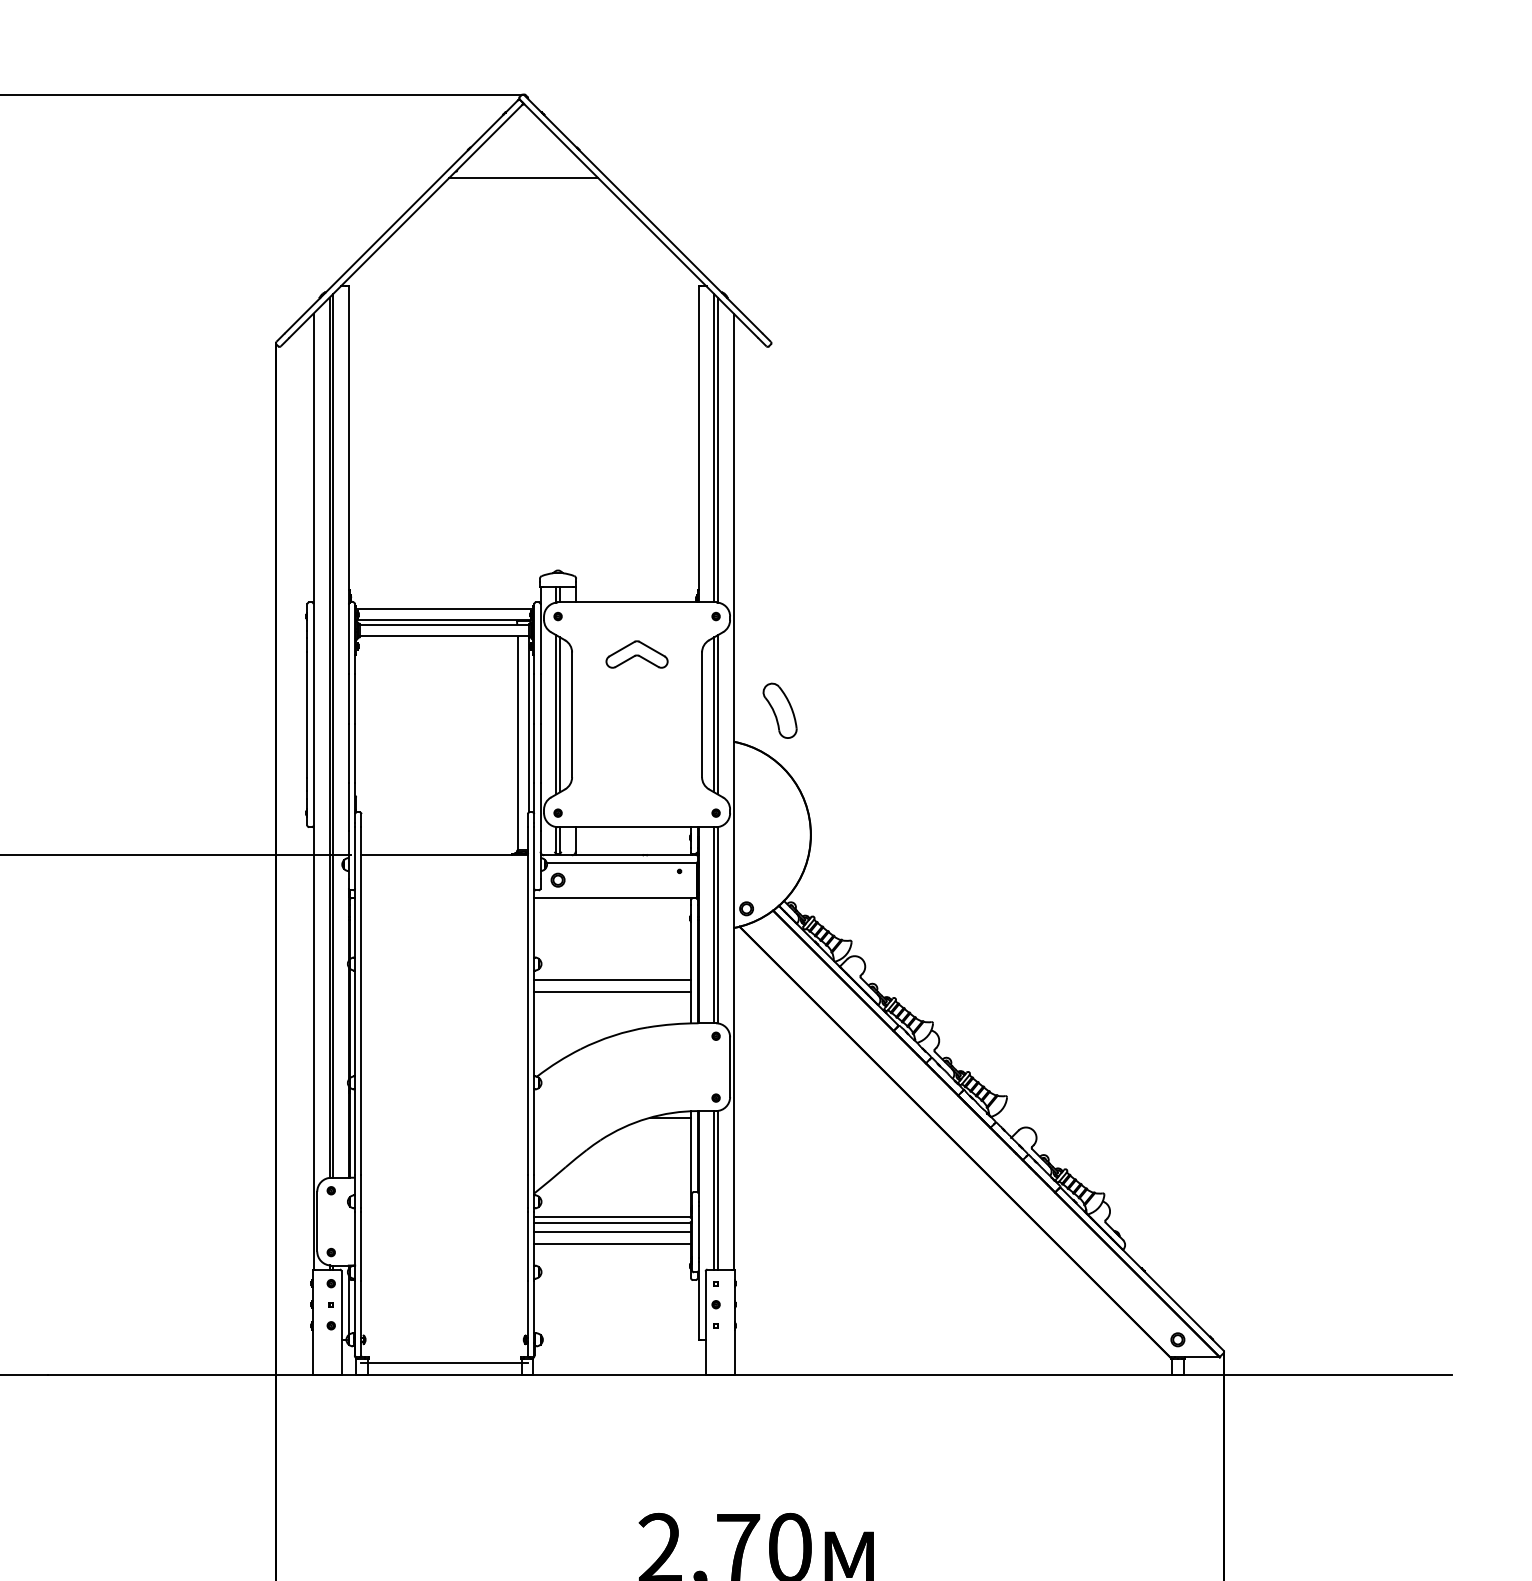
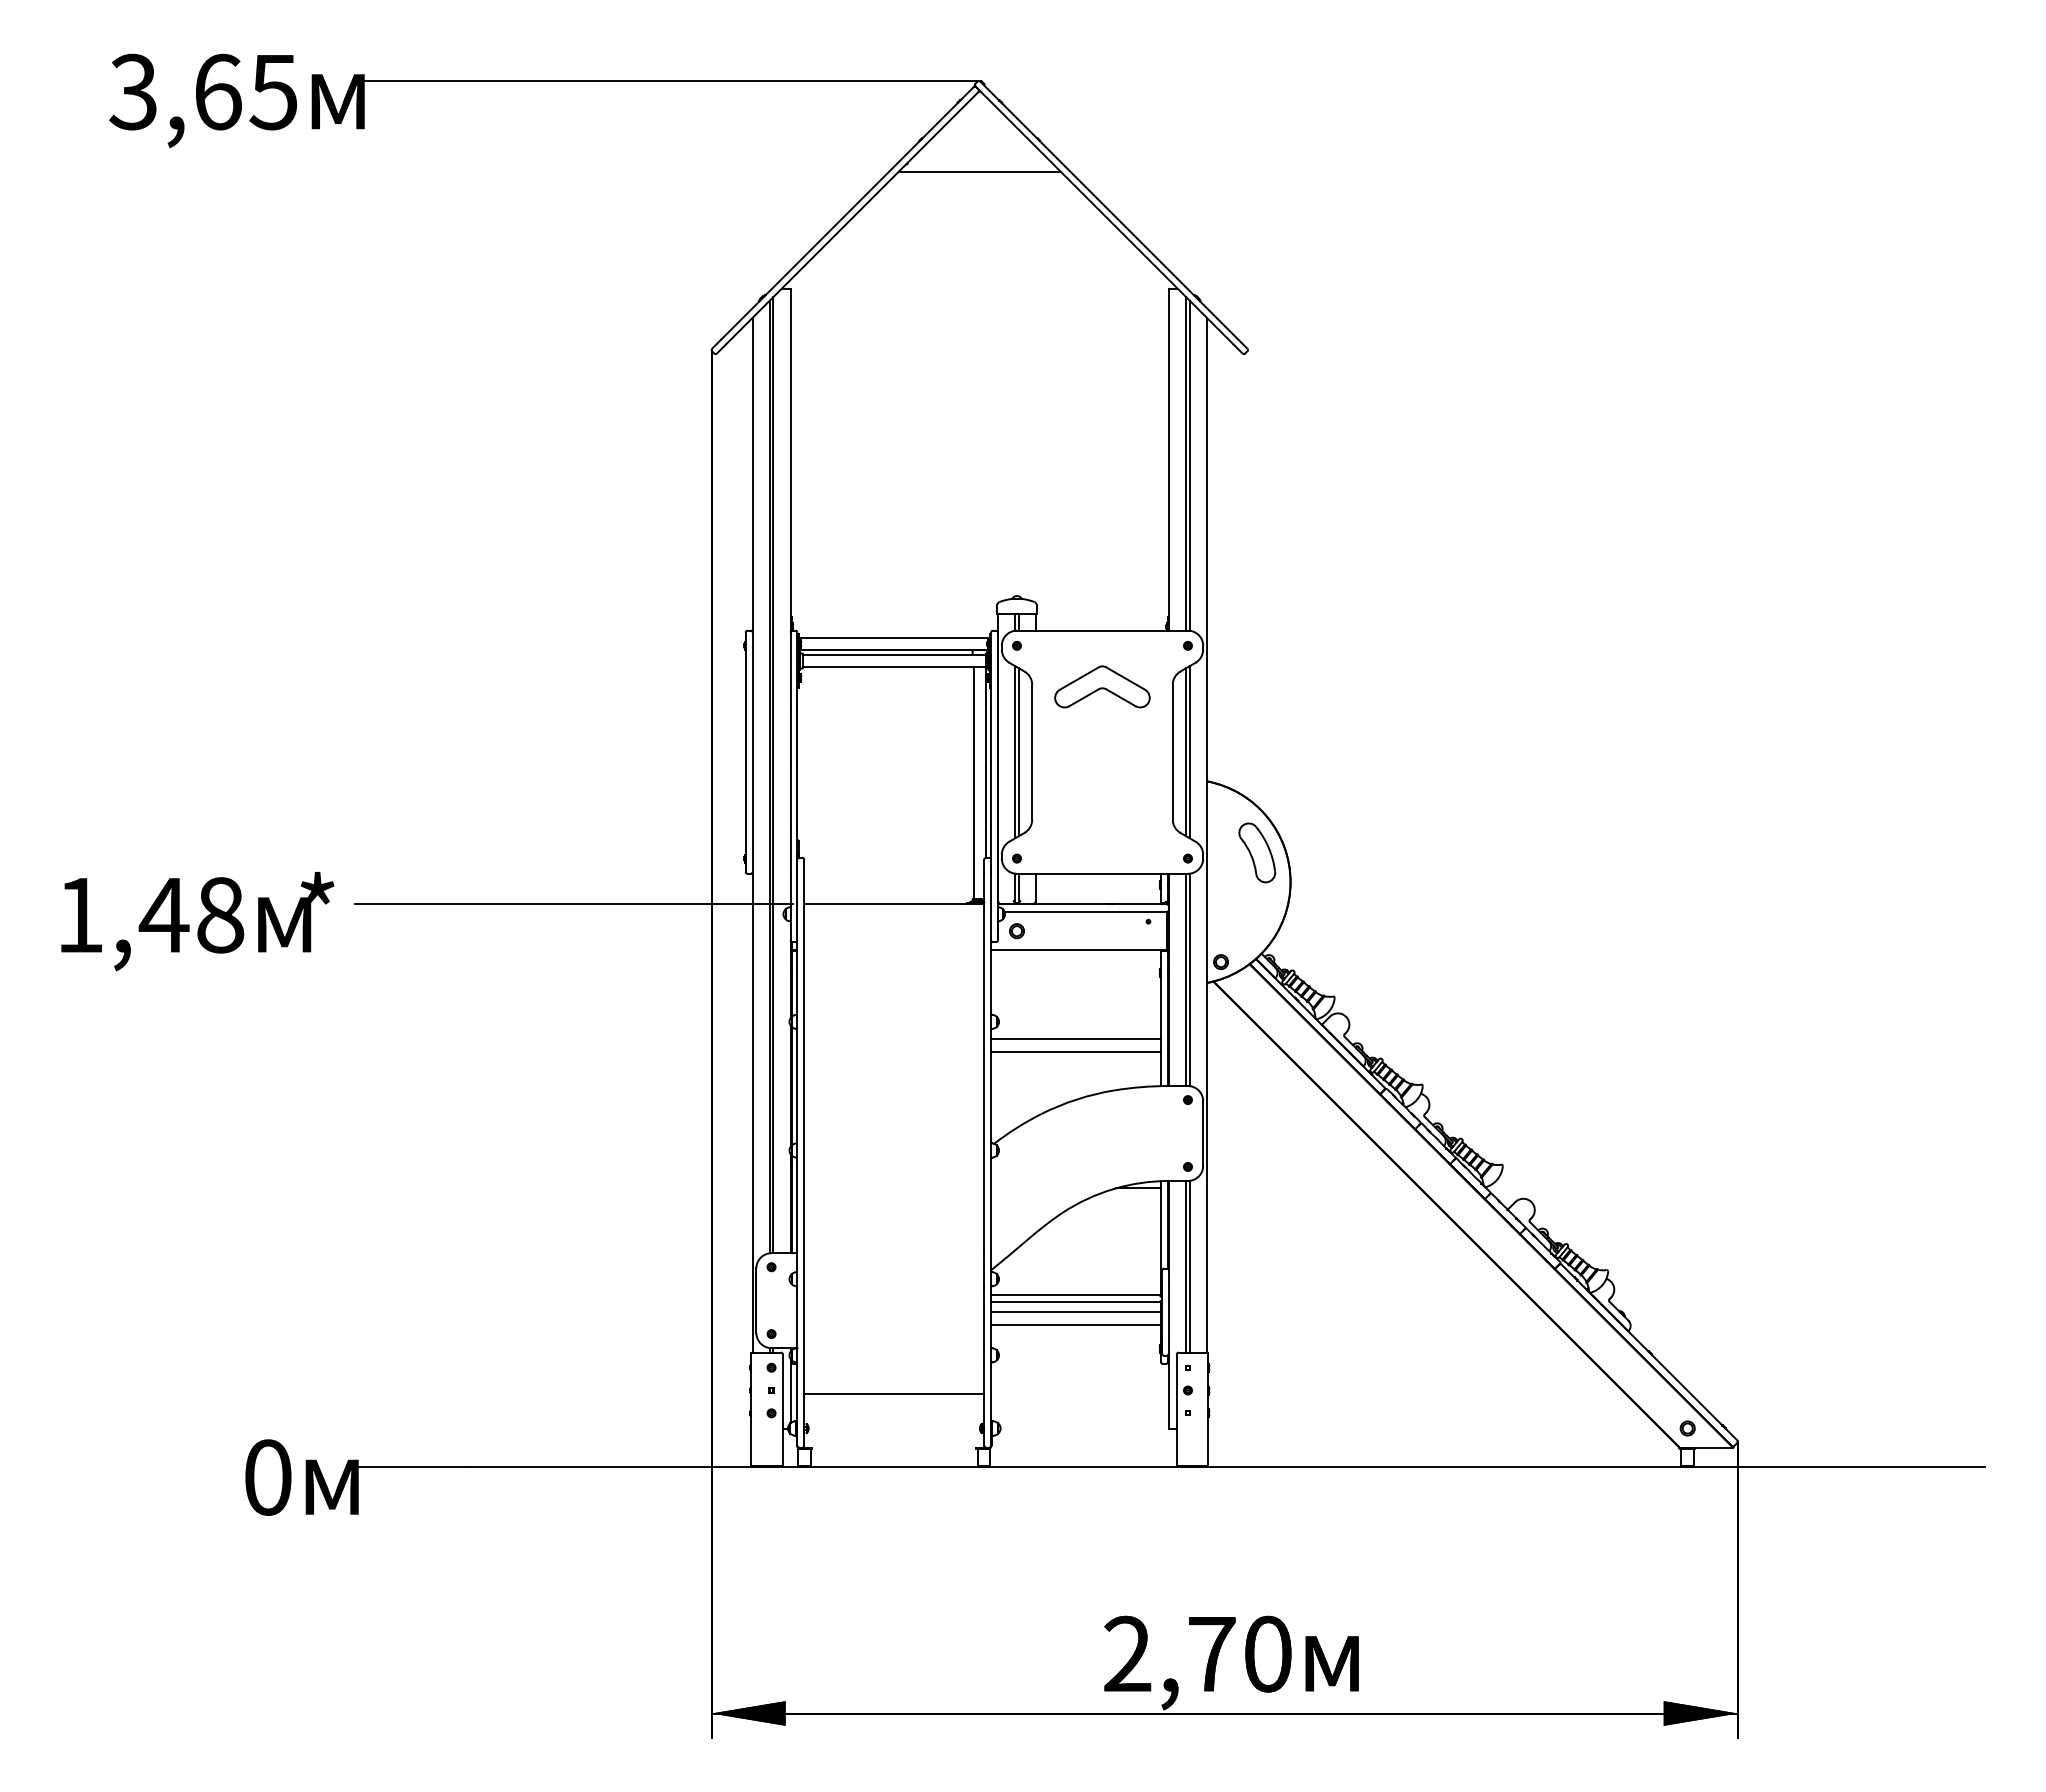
part: (637, 654) -> (1102, 686), size x1.43
part: (780, 710) -> (1257, 852), moved
line: (444, 1362) -> (894, 1394), moved

